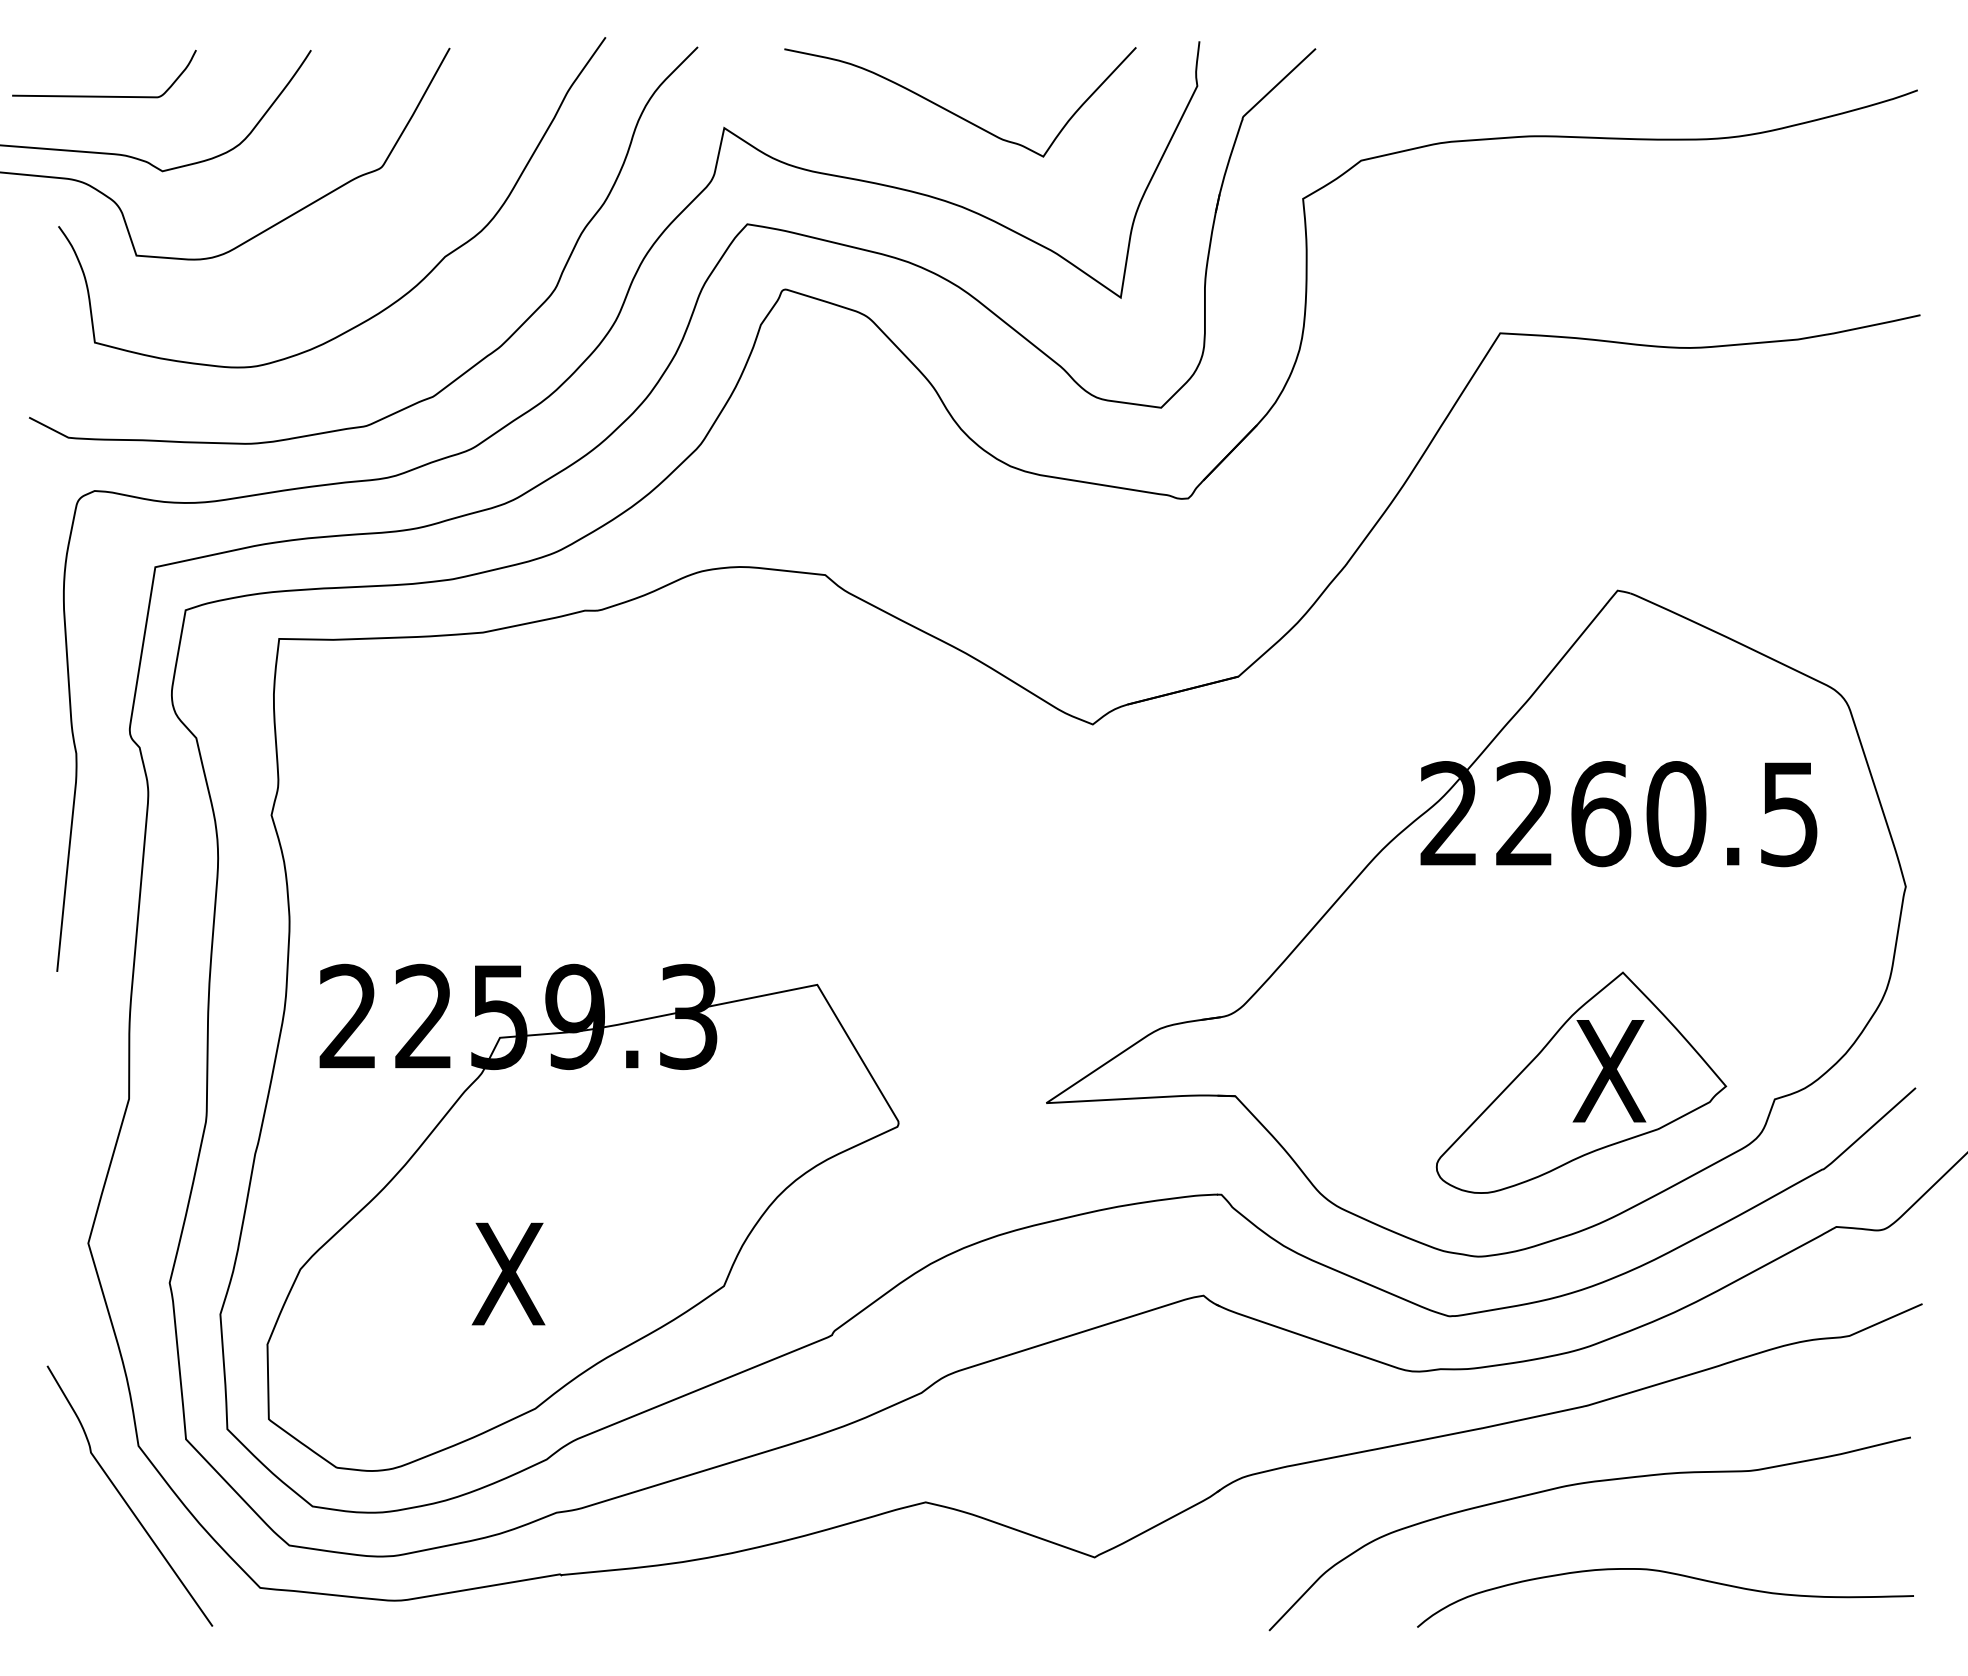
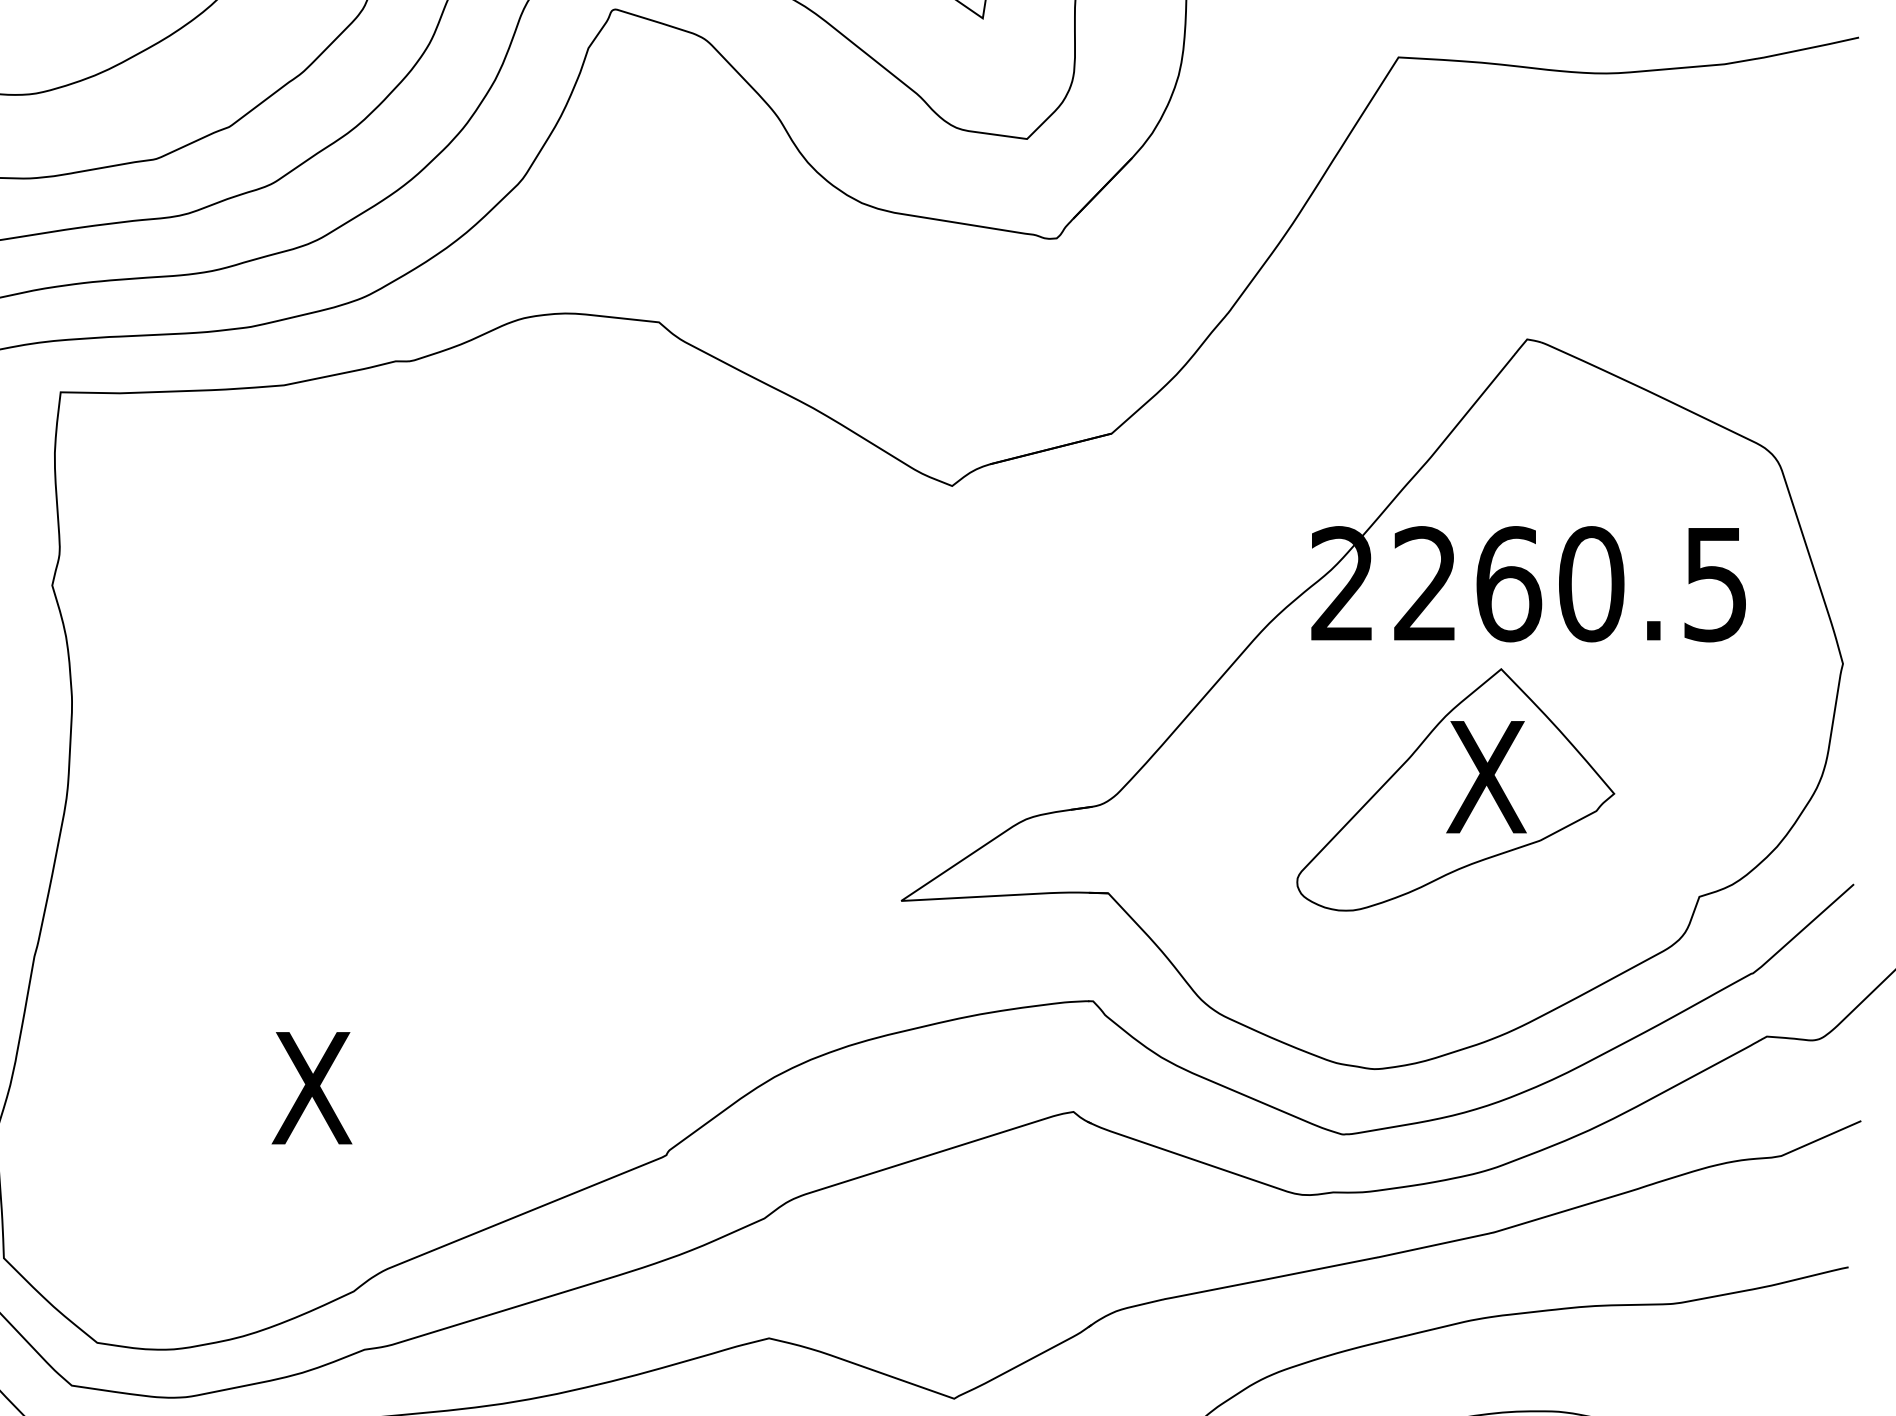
part: (1581, 1082) -> (1455, 789), moved
part: (582, 1217) -> (393, 1026), removed

